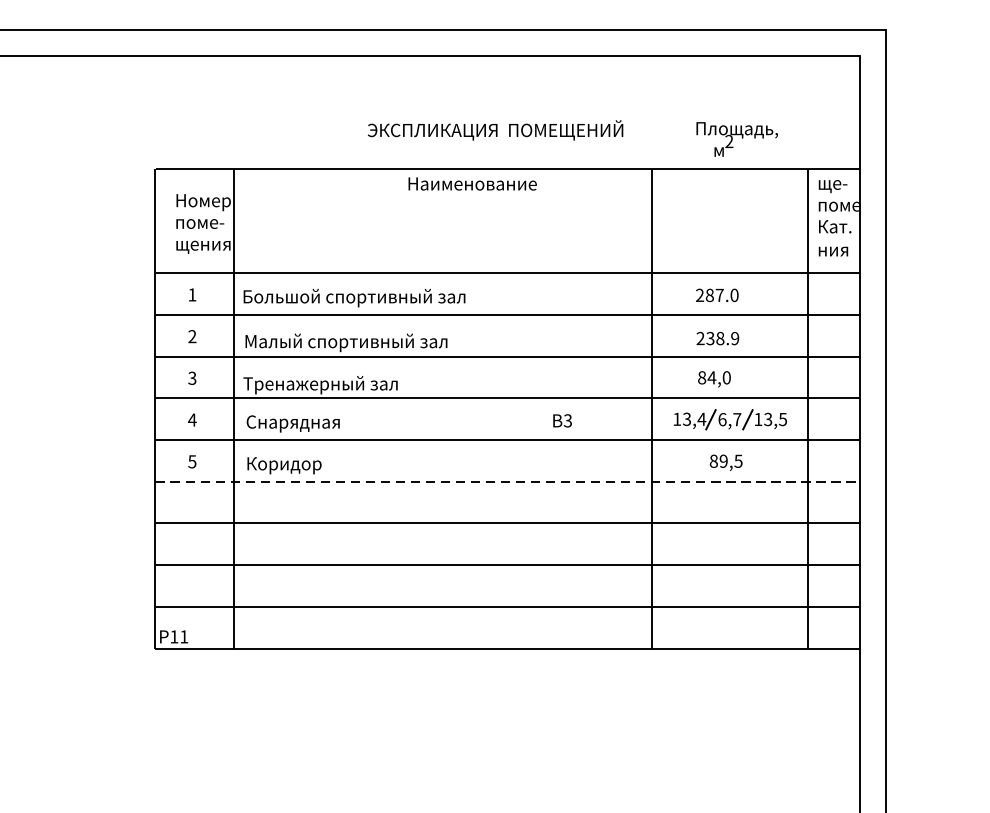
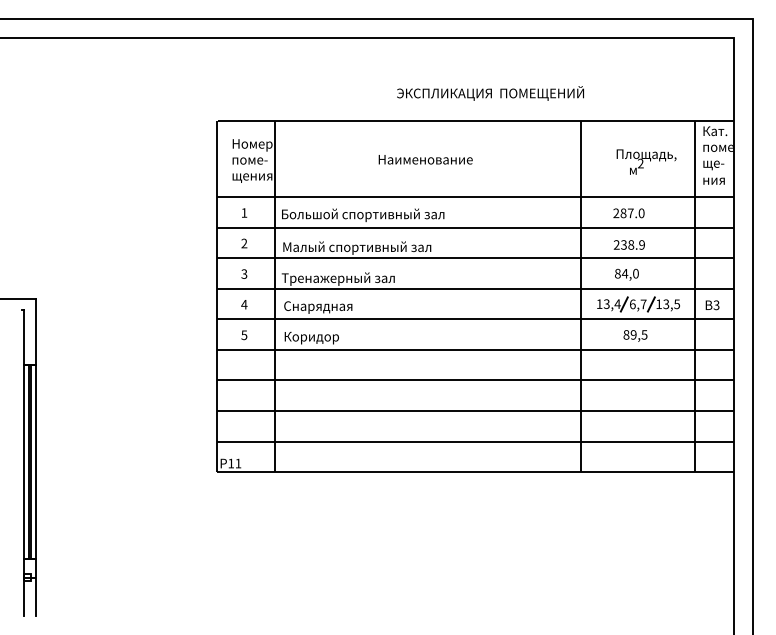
text: (495, 130) -> (490, 93), moved
text: (737, 138) -> (646, 161), moved
text: (472, 183) -> (425, 159), moved
text: (835, 185) -> (715, 132), ще- -> Кат.
text: (835, 228) -> (715, 164), Кат. -> ще-
text: (562, 421) -> (712, 305), moved
line: (507, 481) -> (475, 349), dashed -> solid

